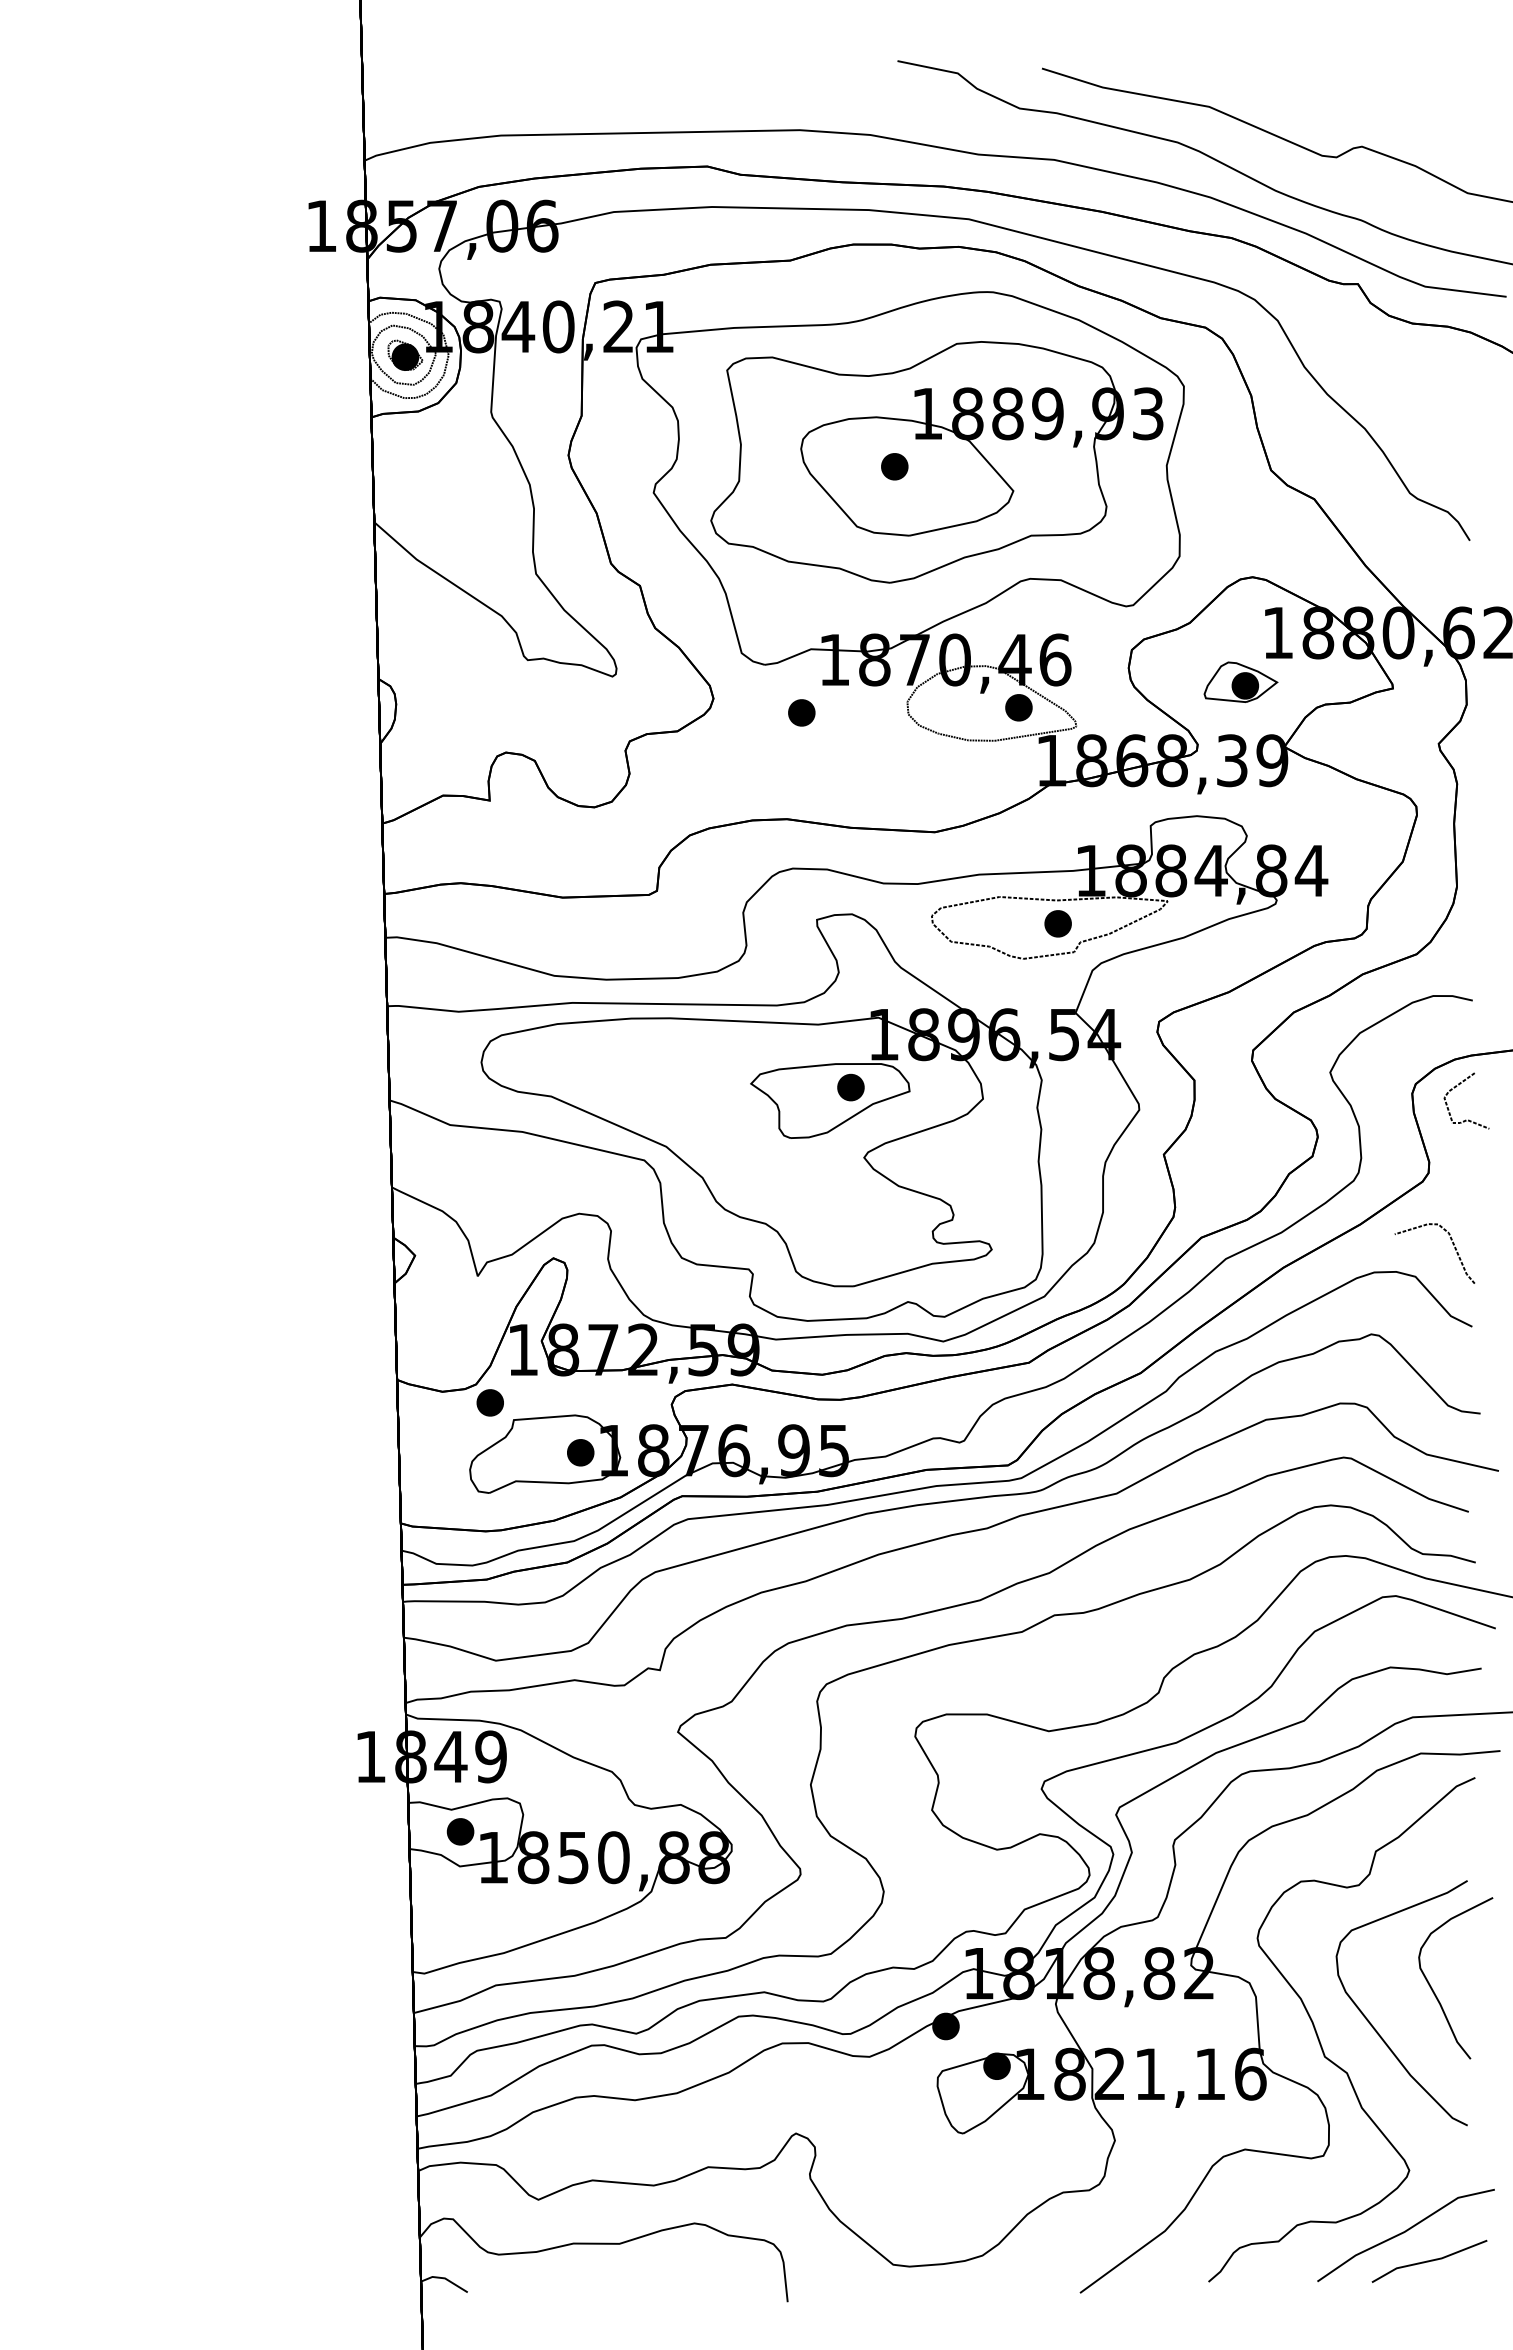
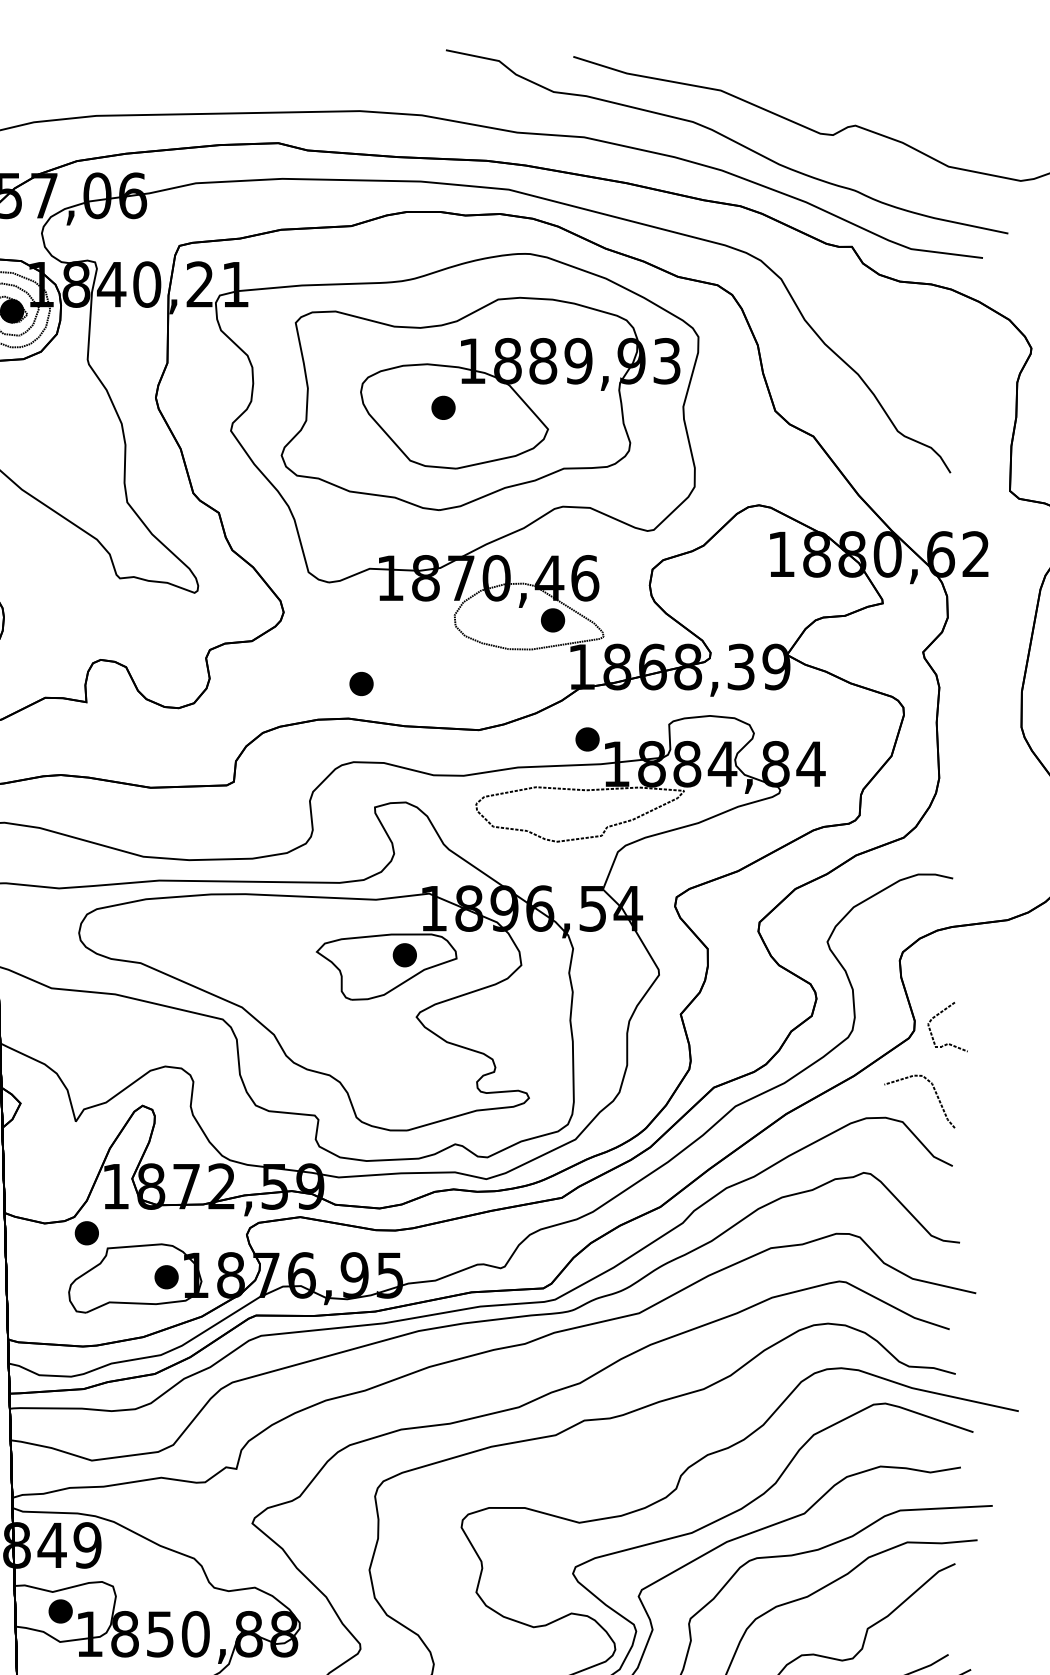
part: (1240, 681) -> (748, 597), removed
part: (801, 712) -> (361, 683), moved
part: (1057, 923) -> (587, 739), moved
curve: (1456, 1087) -> (938, 1015), moved

